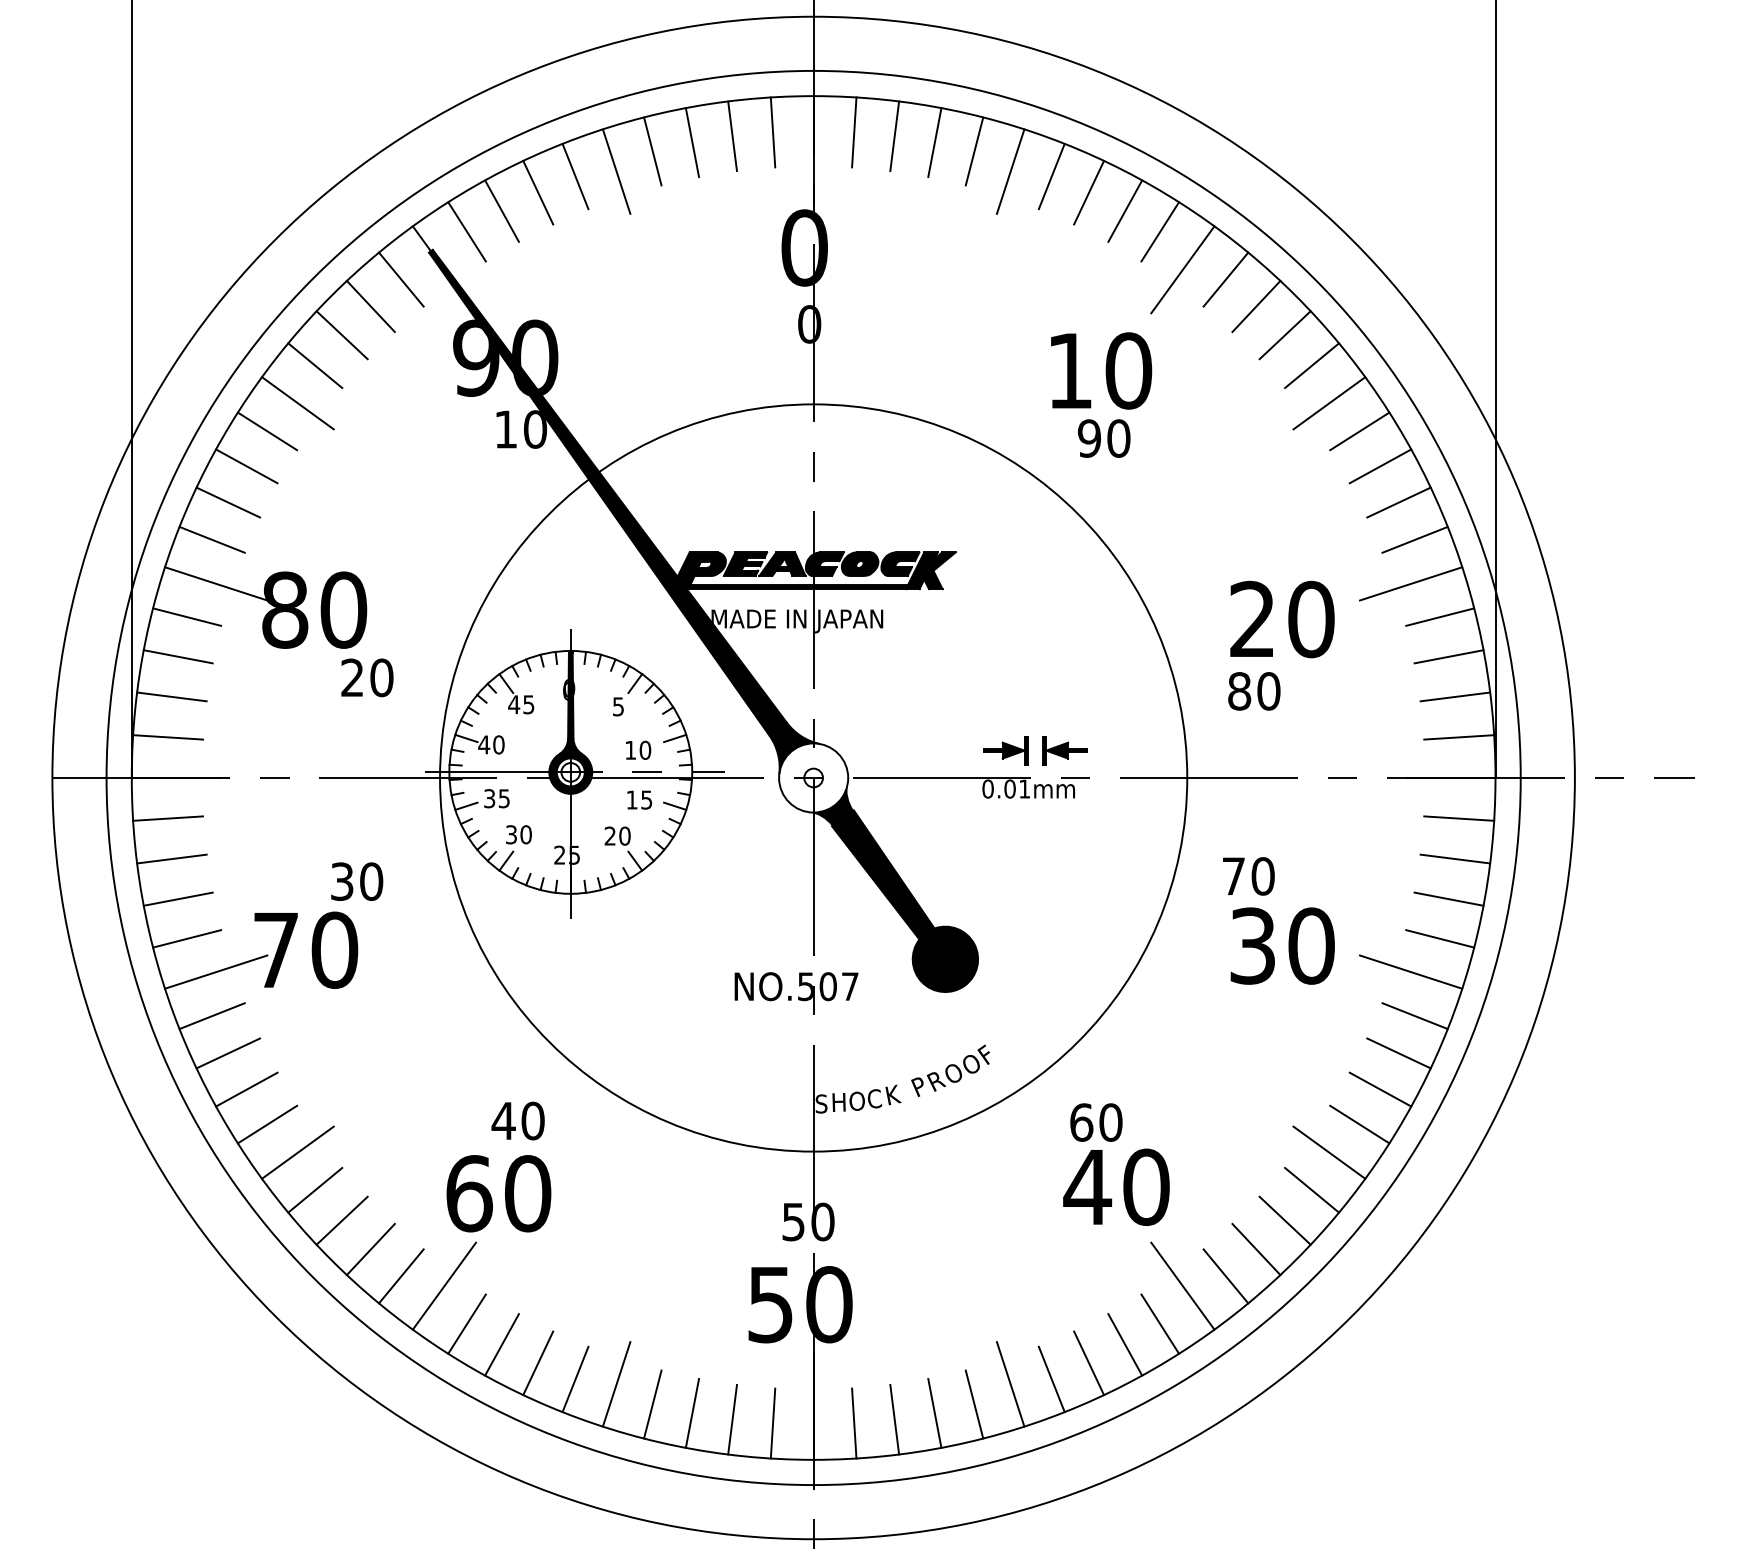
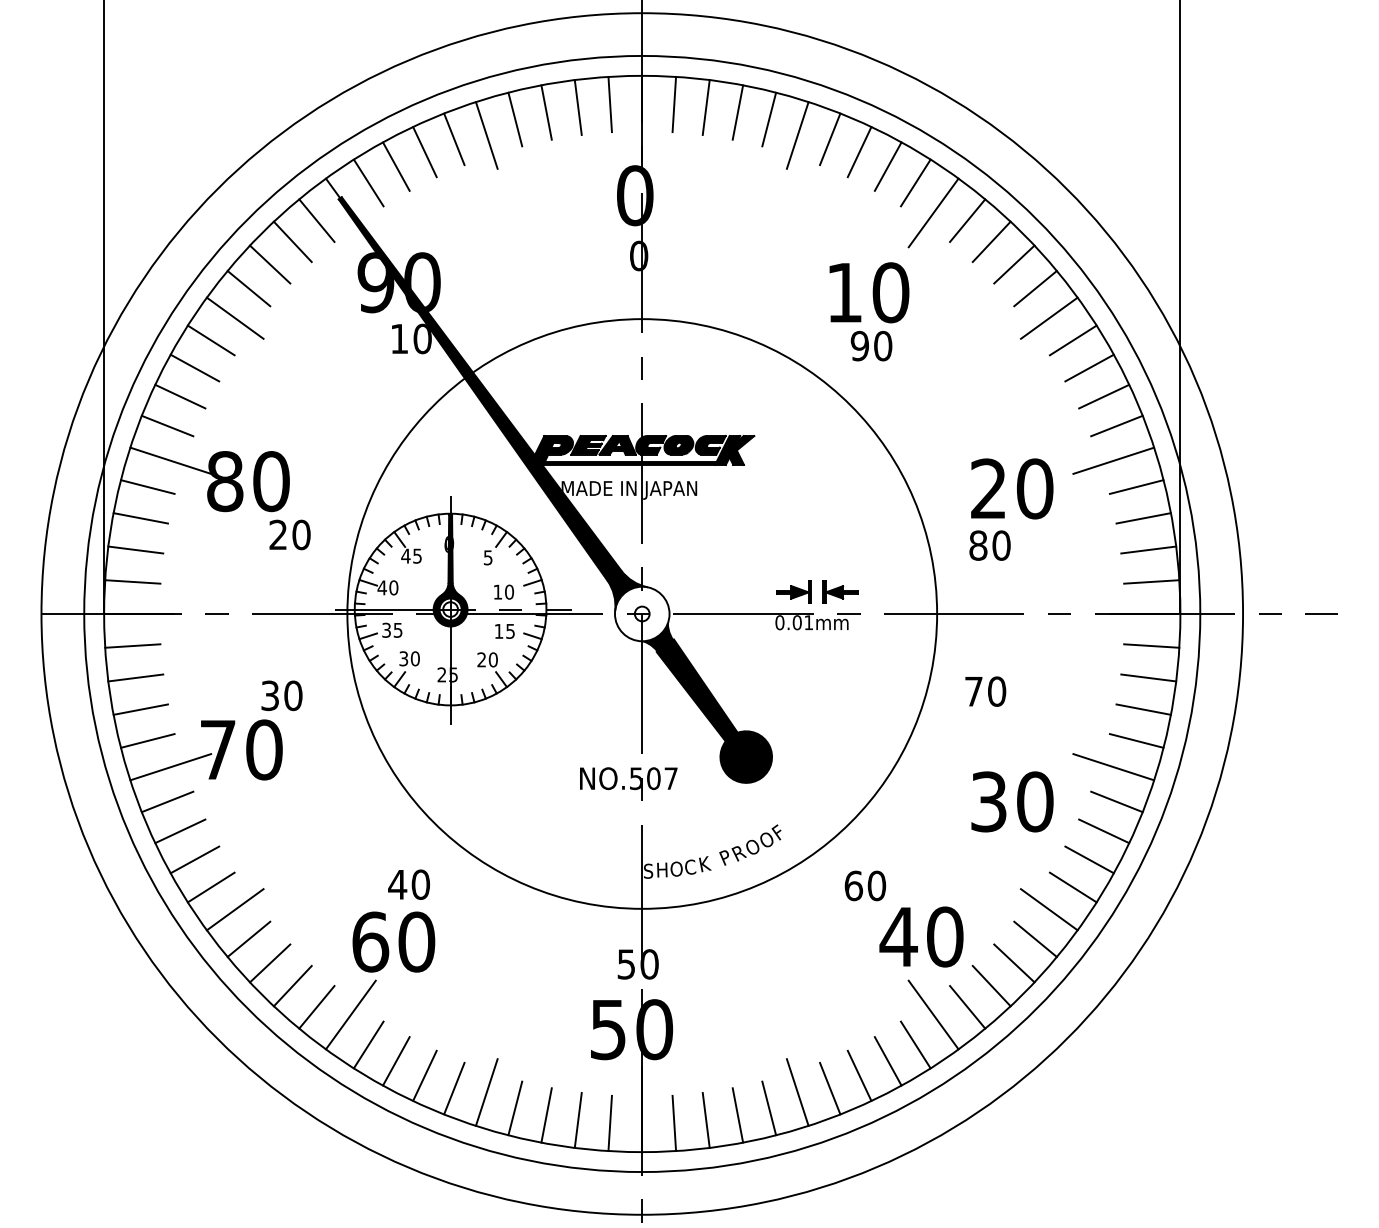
text: (1282, 945) -> (1012, 801), moved
text: (1116, 1186) -> (921, 936), moved

